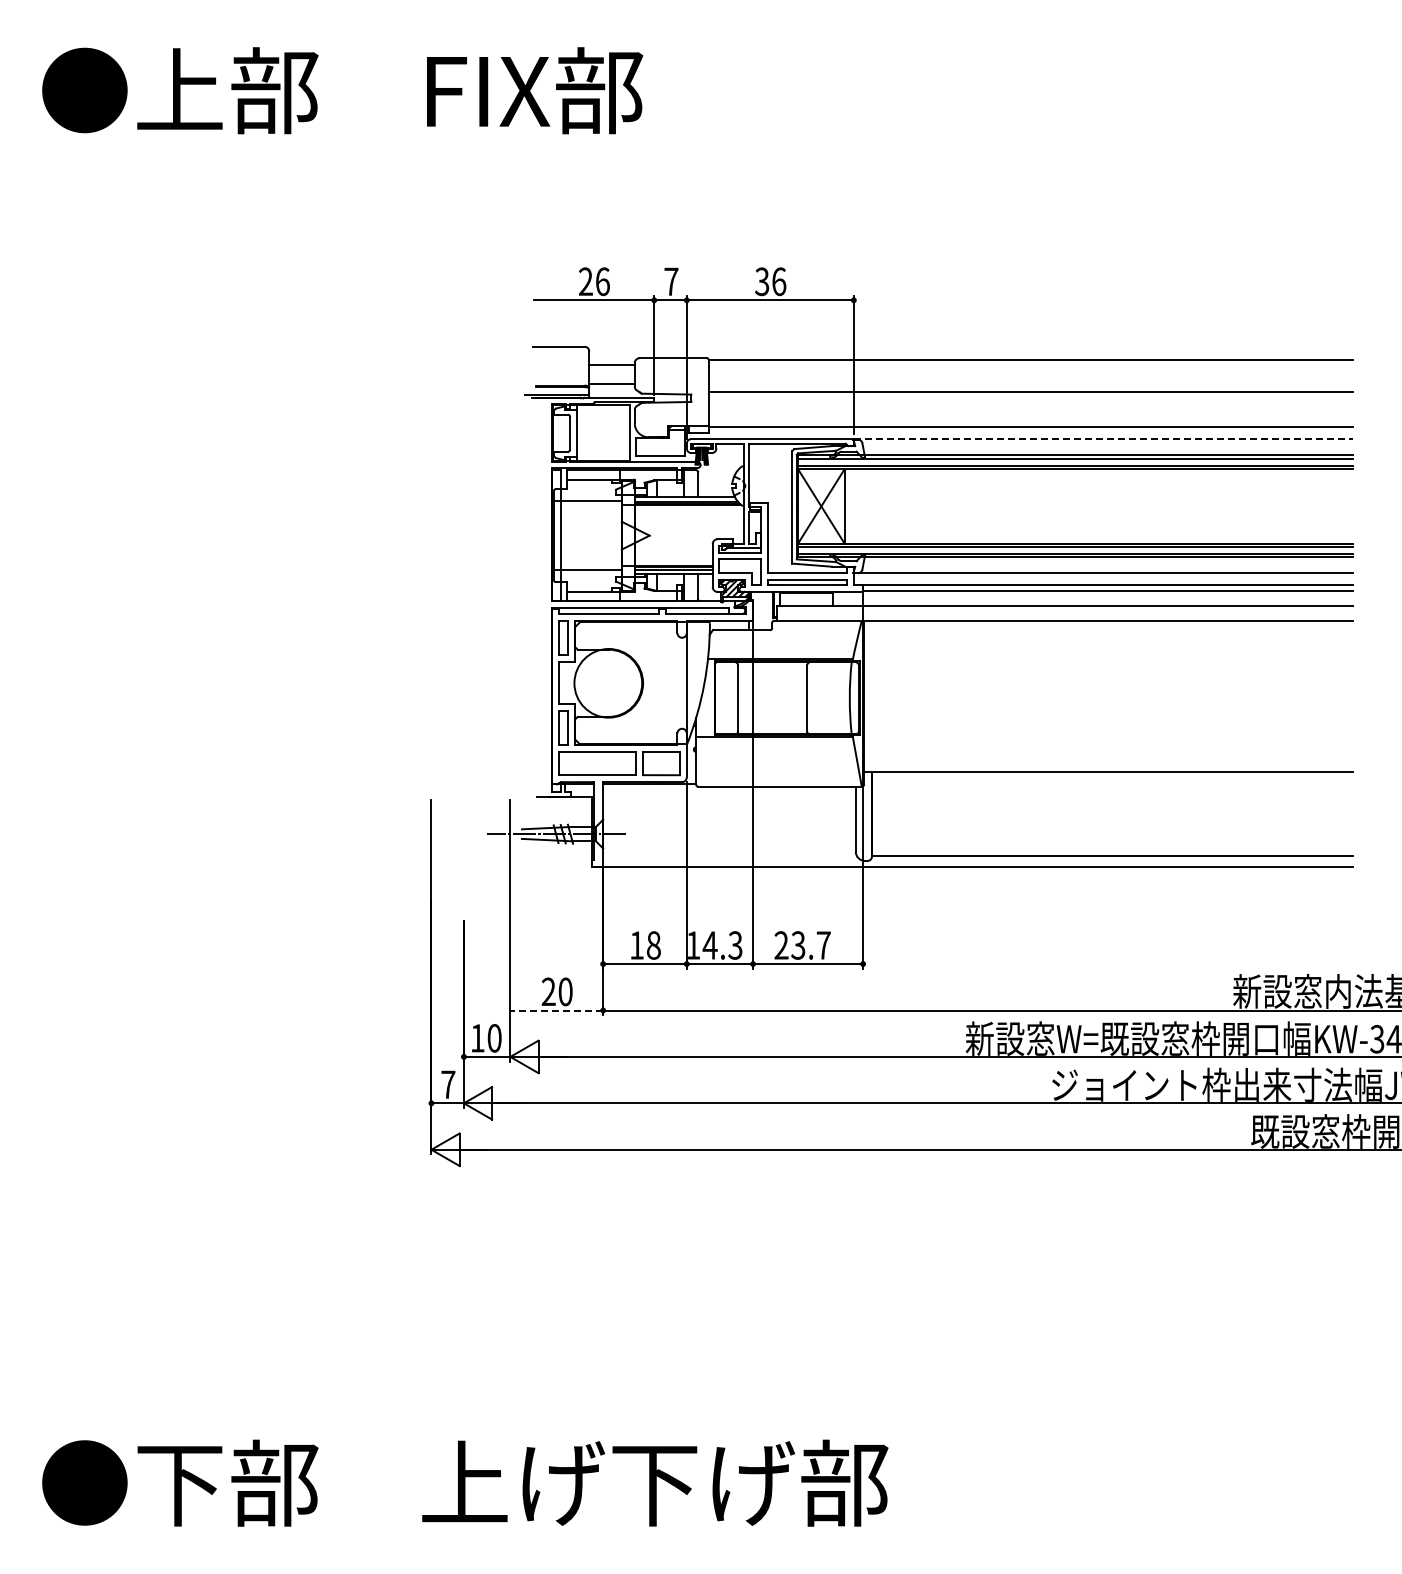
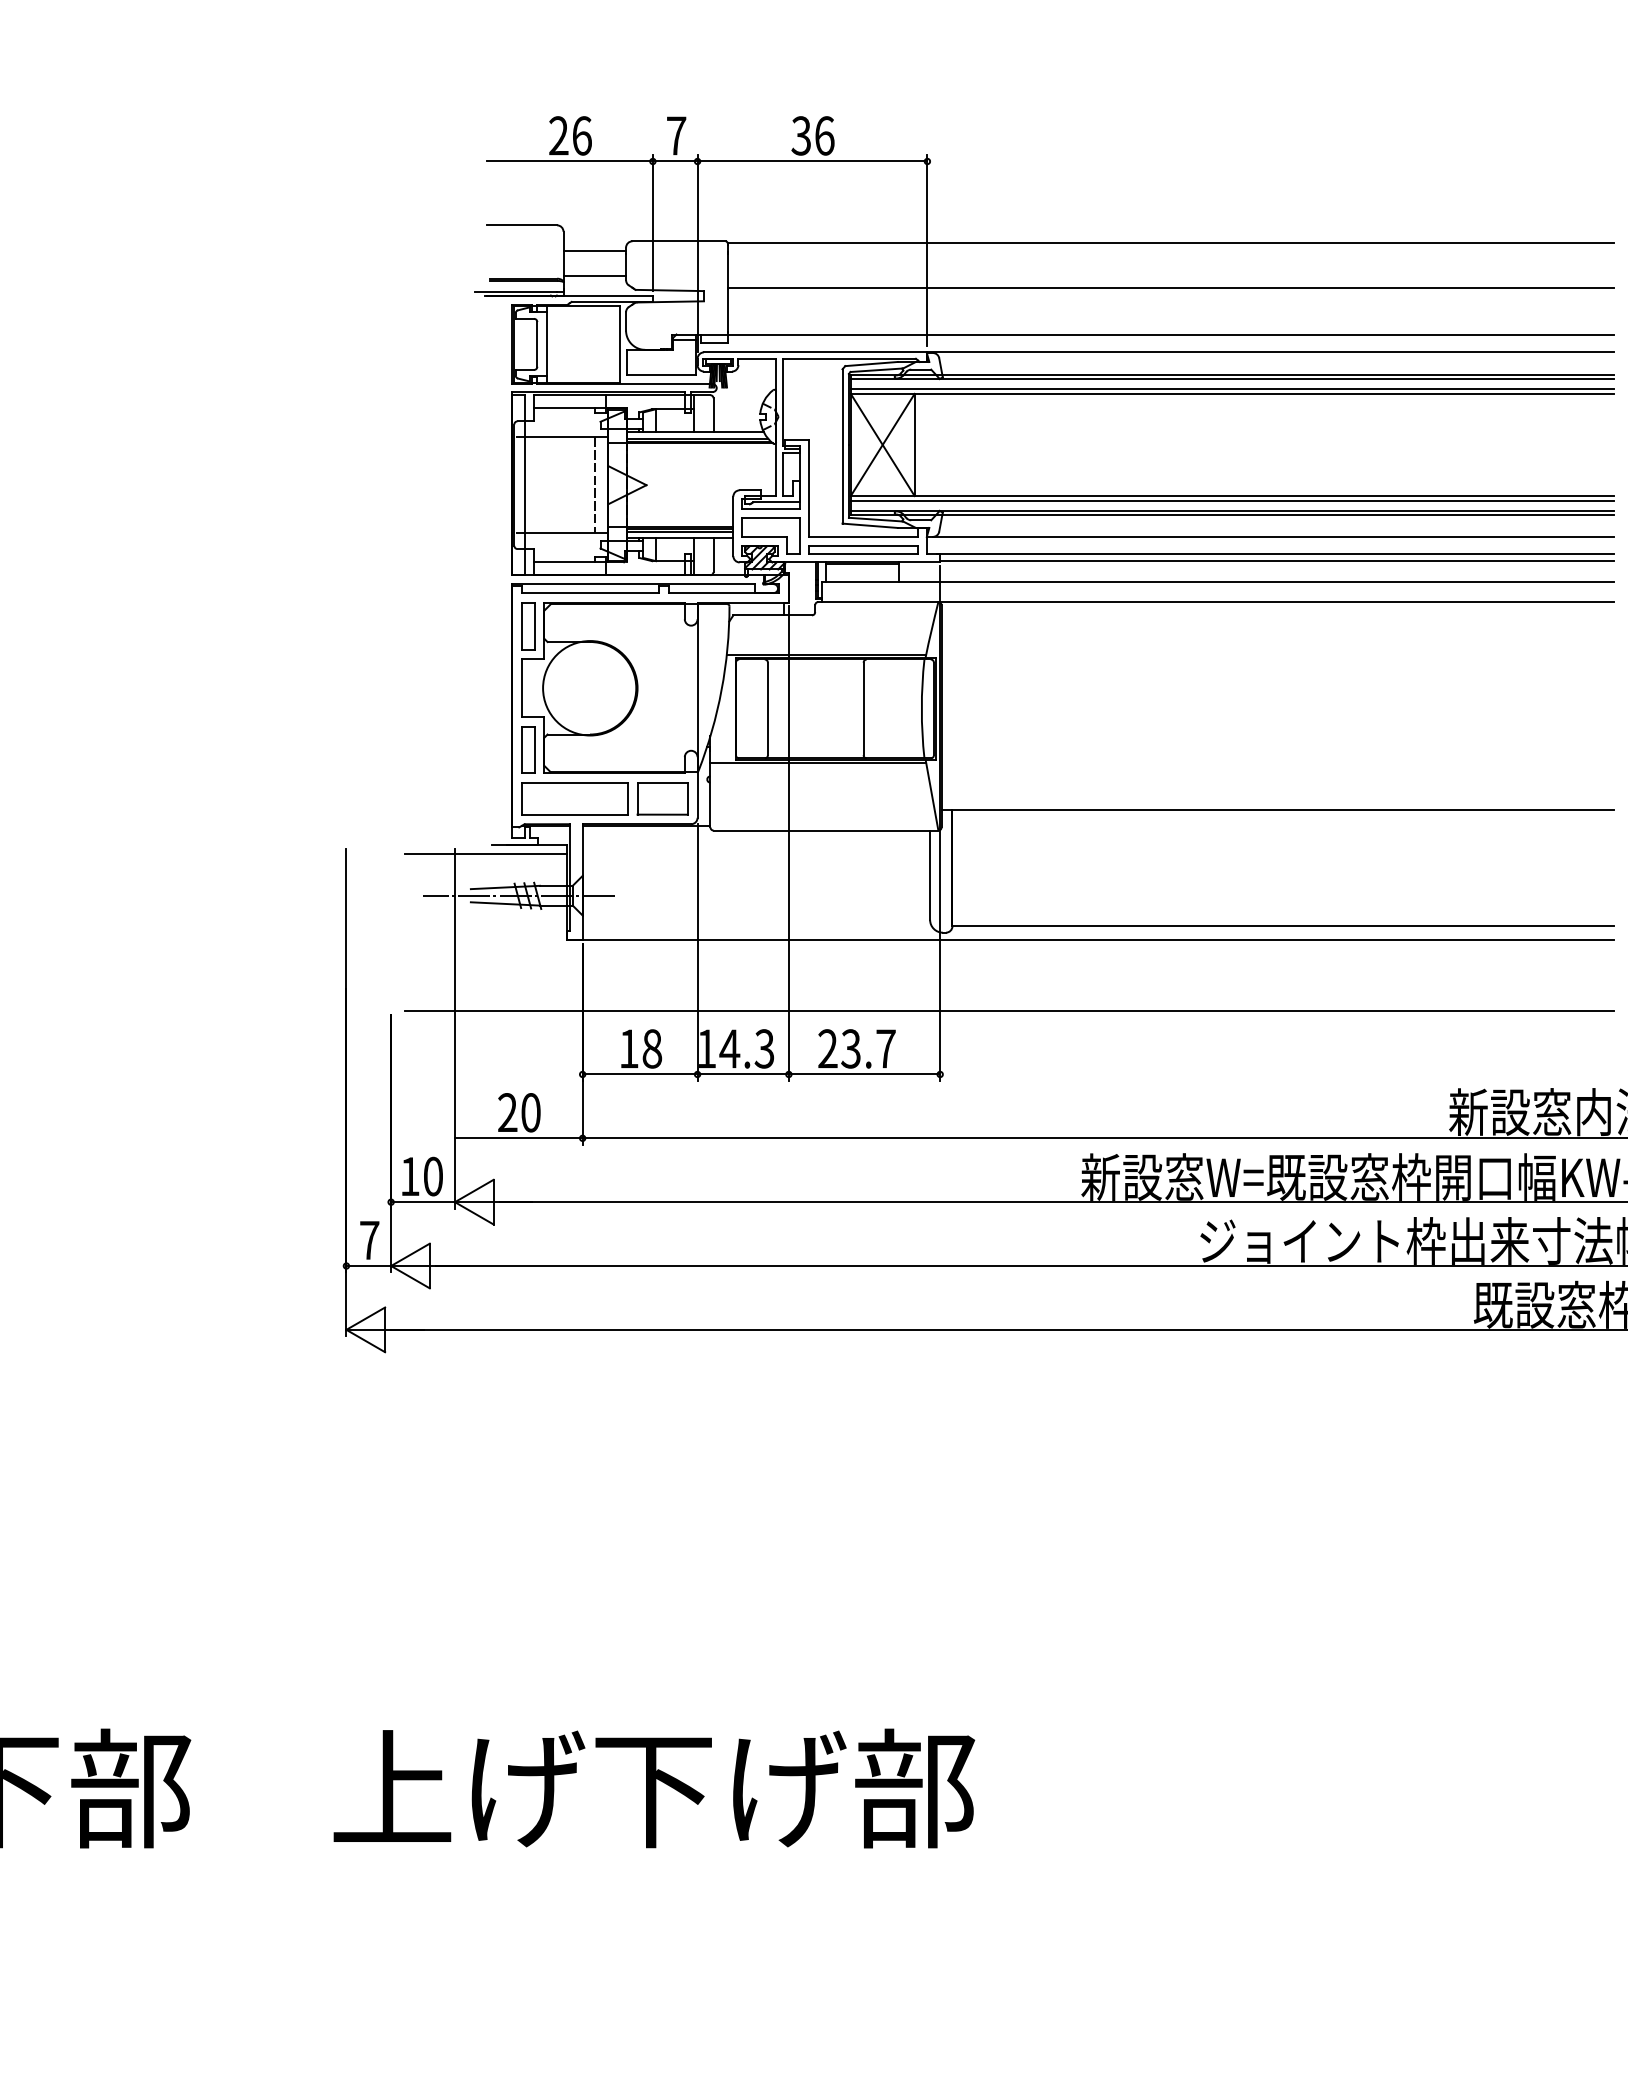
line: (1103, 439) -> (1270, 352), dashed -> solid
line: (612, 535) -> (595, 484), added
line: (532, 803) -> (485, 853), added
line: (912, 917) -> (1008, 1010), added
line: (556, 1010) -> (518, 1138), dashed -> solid

